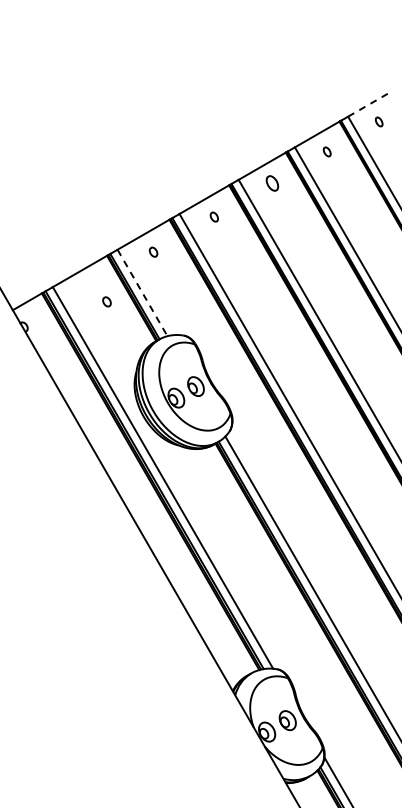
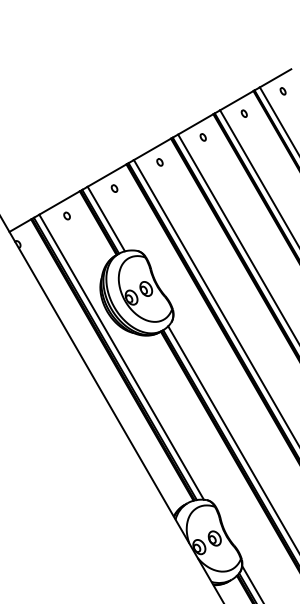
line: (369, 104) -> (275, 78), dashed -> solid
part: (271, 183) -> (202, 137), size x0.62
line: (142, 292) -> (106, 218), dashed -> solid
part: (106, 301) -> (66, 215), moved

